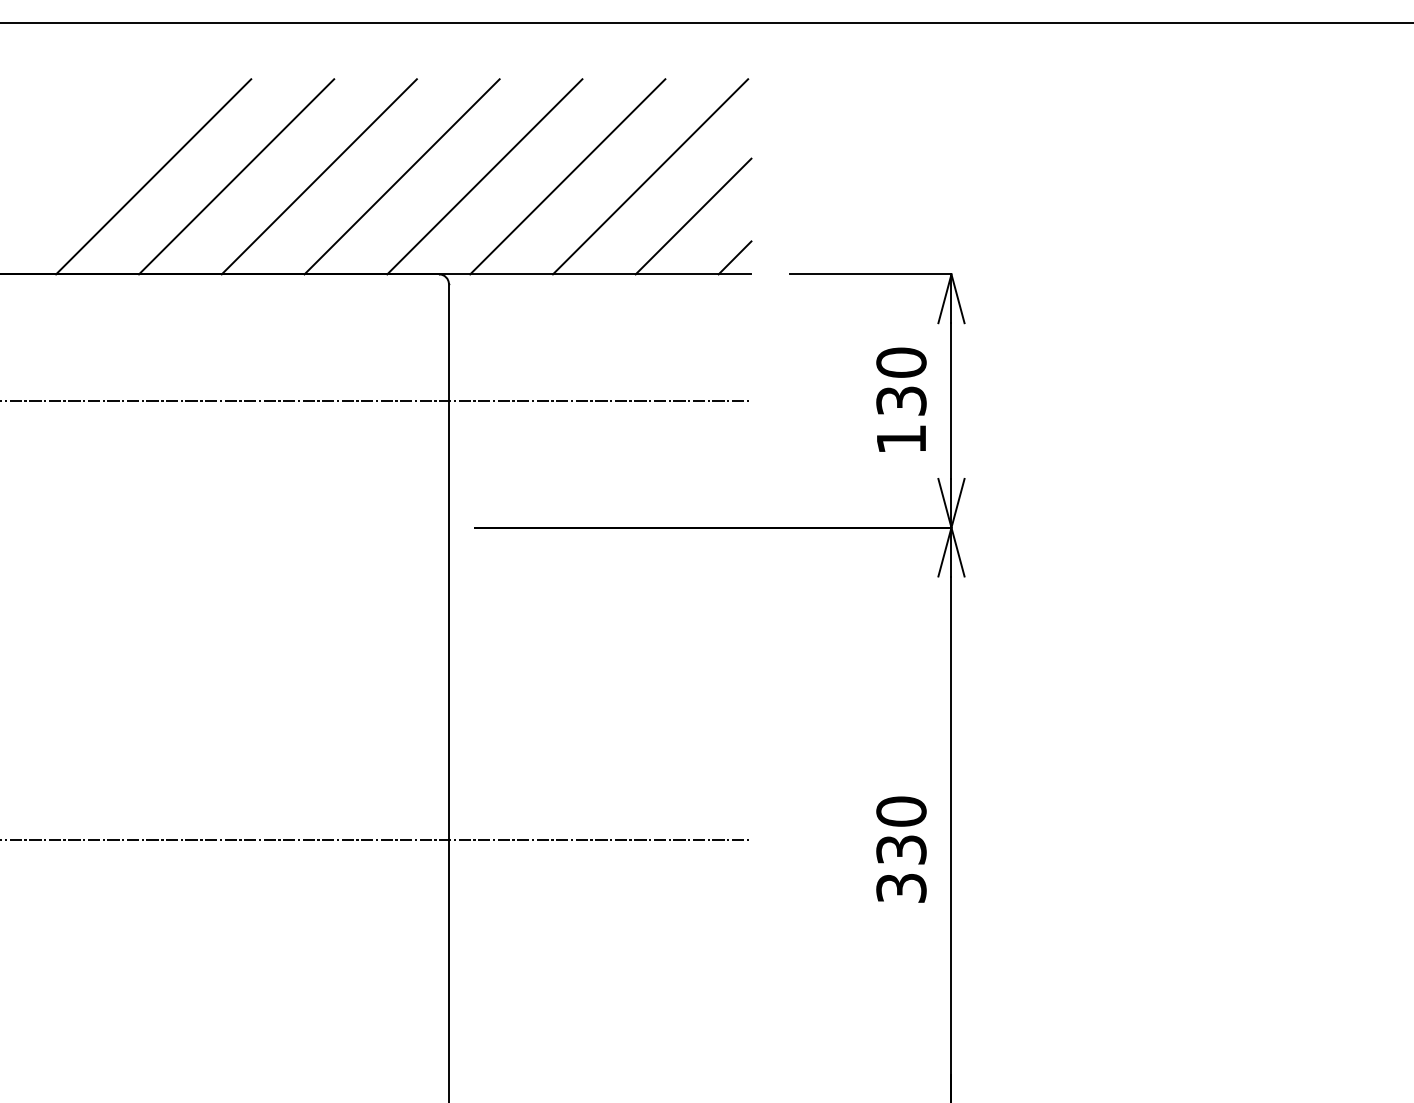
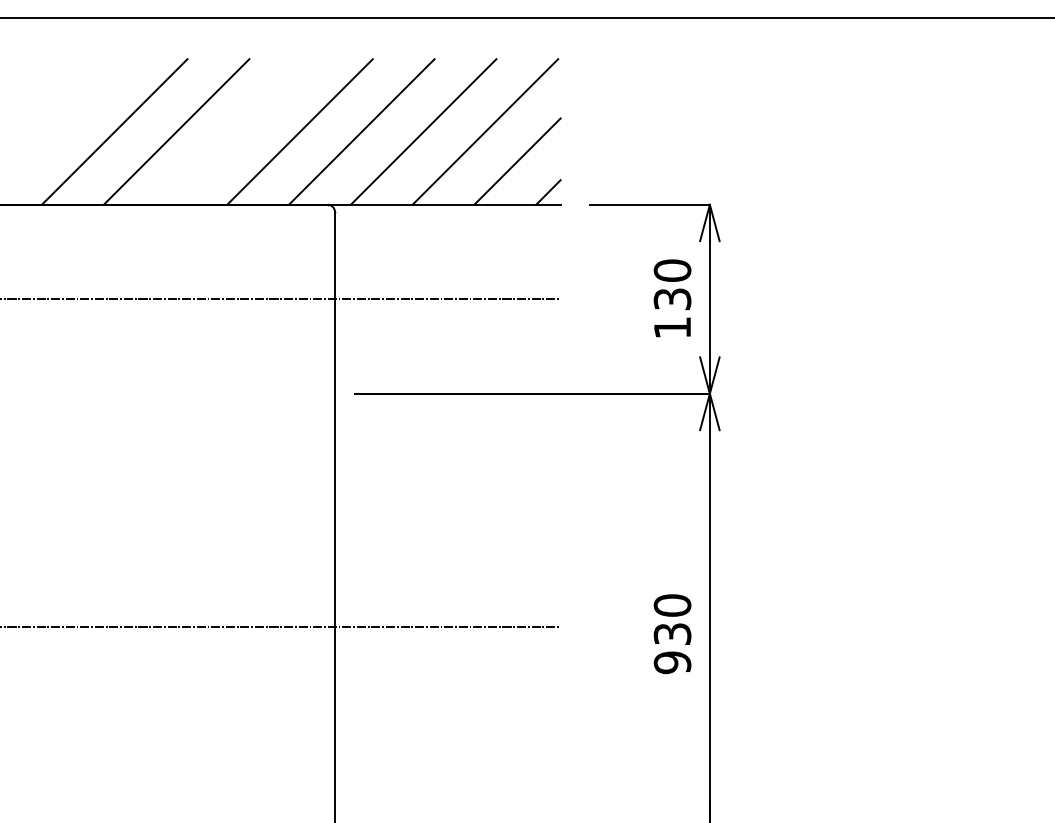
line: (319, 176) -> (238, 131), removed
text: (901, 887) -> (672, 662), 330 -> 930

